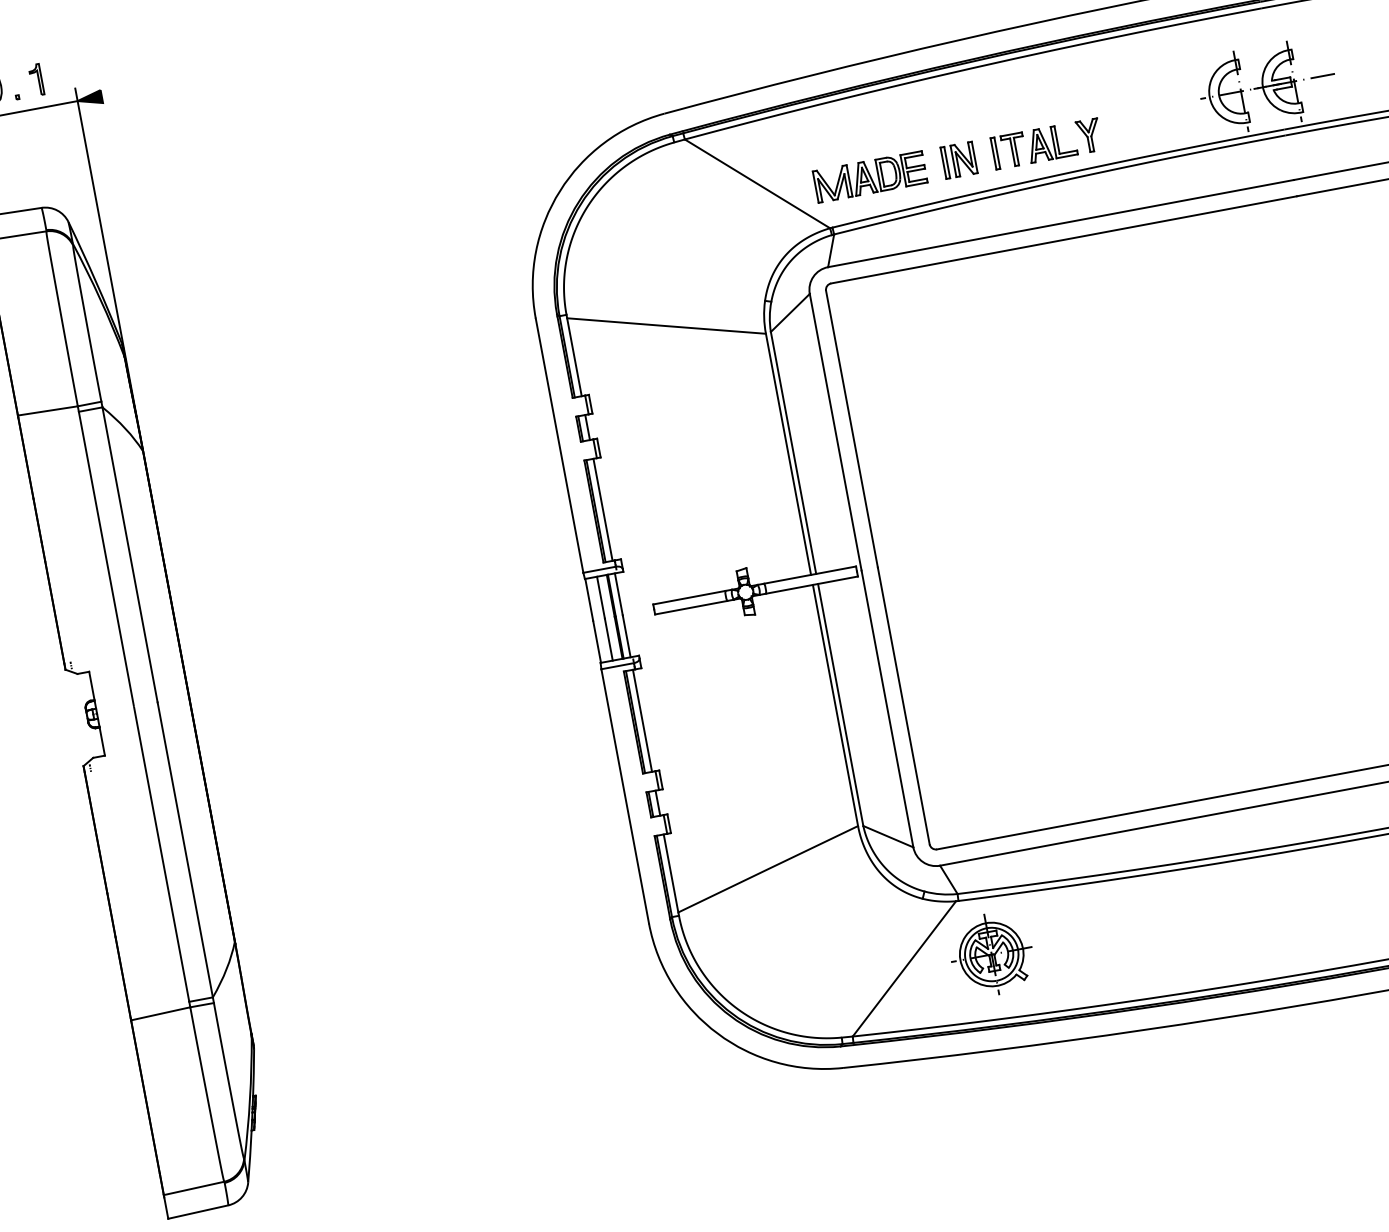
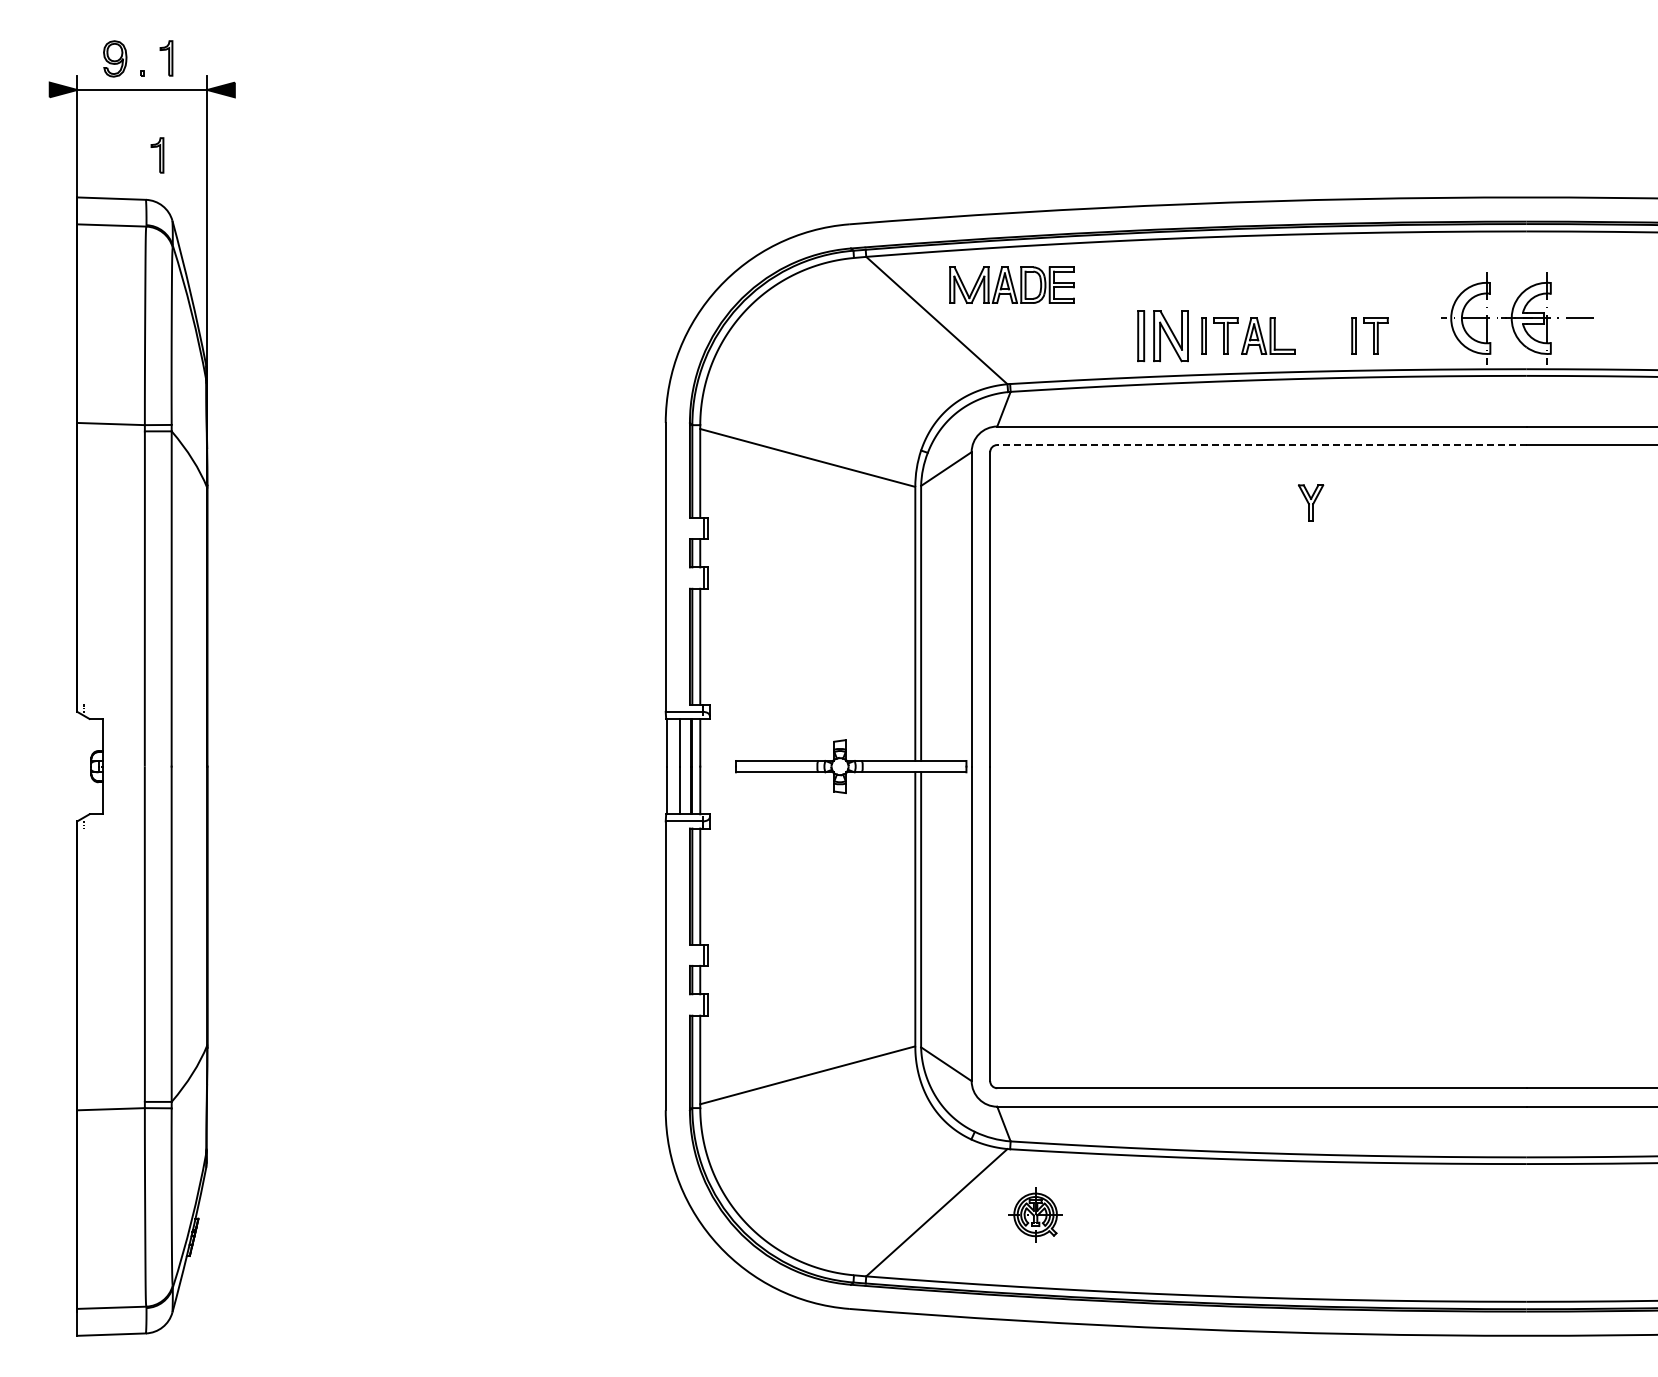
part: (1140, 125) -> (1369, 335), added
part: (1089, 135) -> (1311, 502), moved
part: (958, 159) -> (1162, 335), size x1.4
part: (44, 166) -> (157, 155), added
part: (869, 176) -> (1011, 284), moved
line: (1063, 240) -> (1261, 445), solid -> dashed
part: (991, 954) -> (1035, 1214), size x0.6

